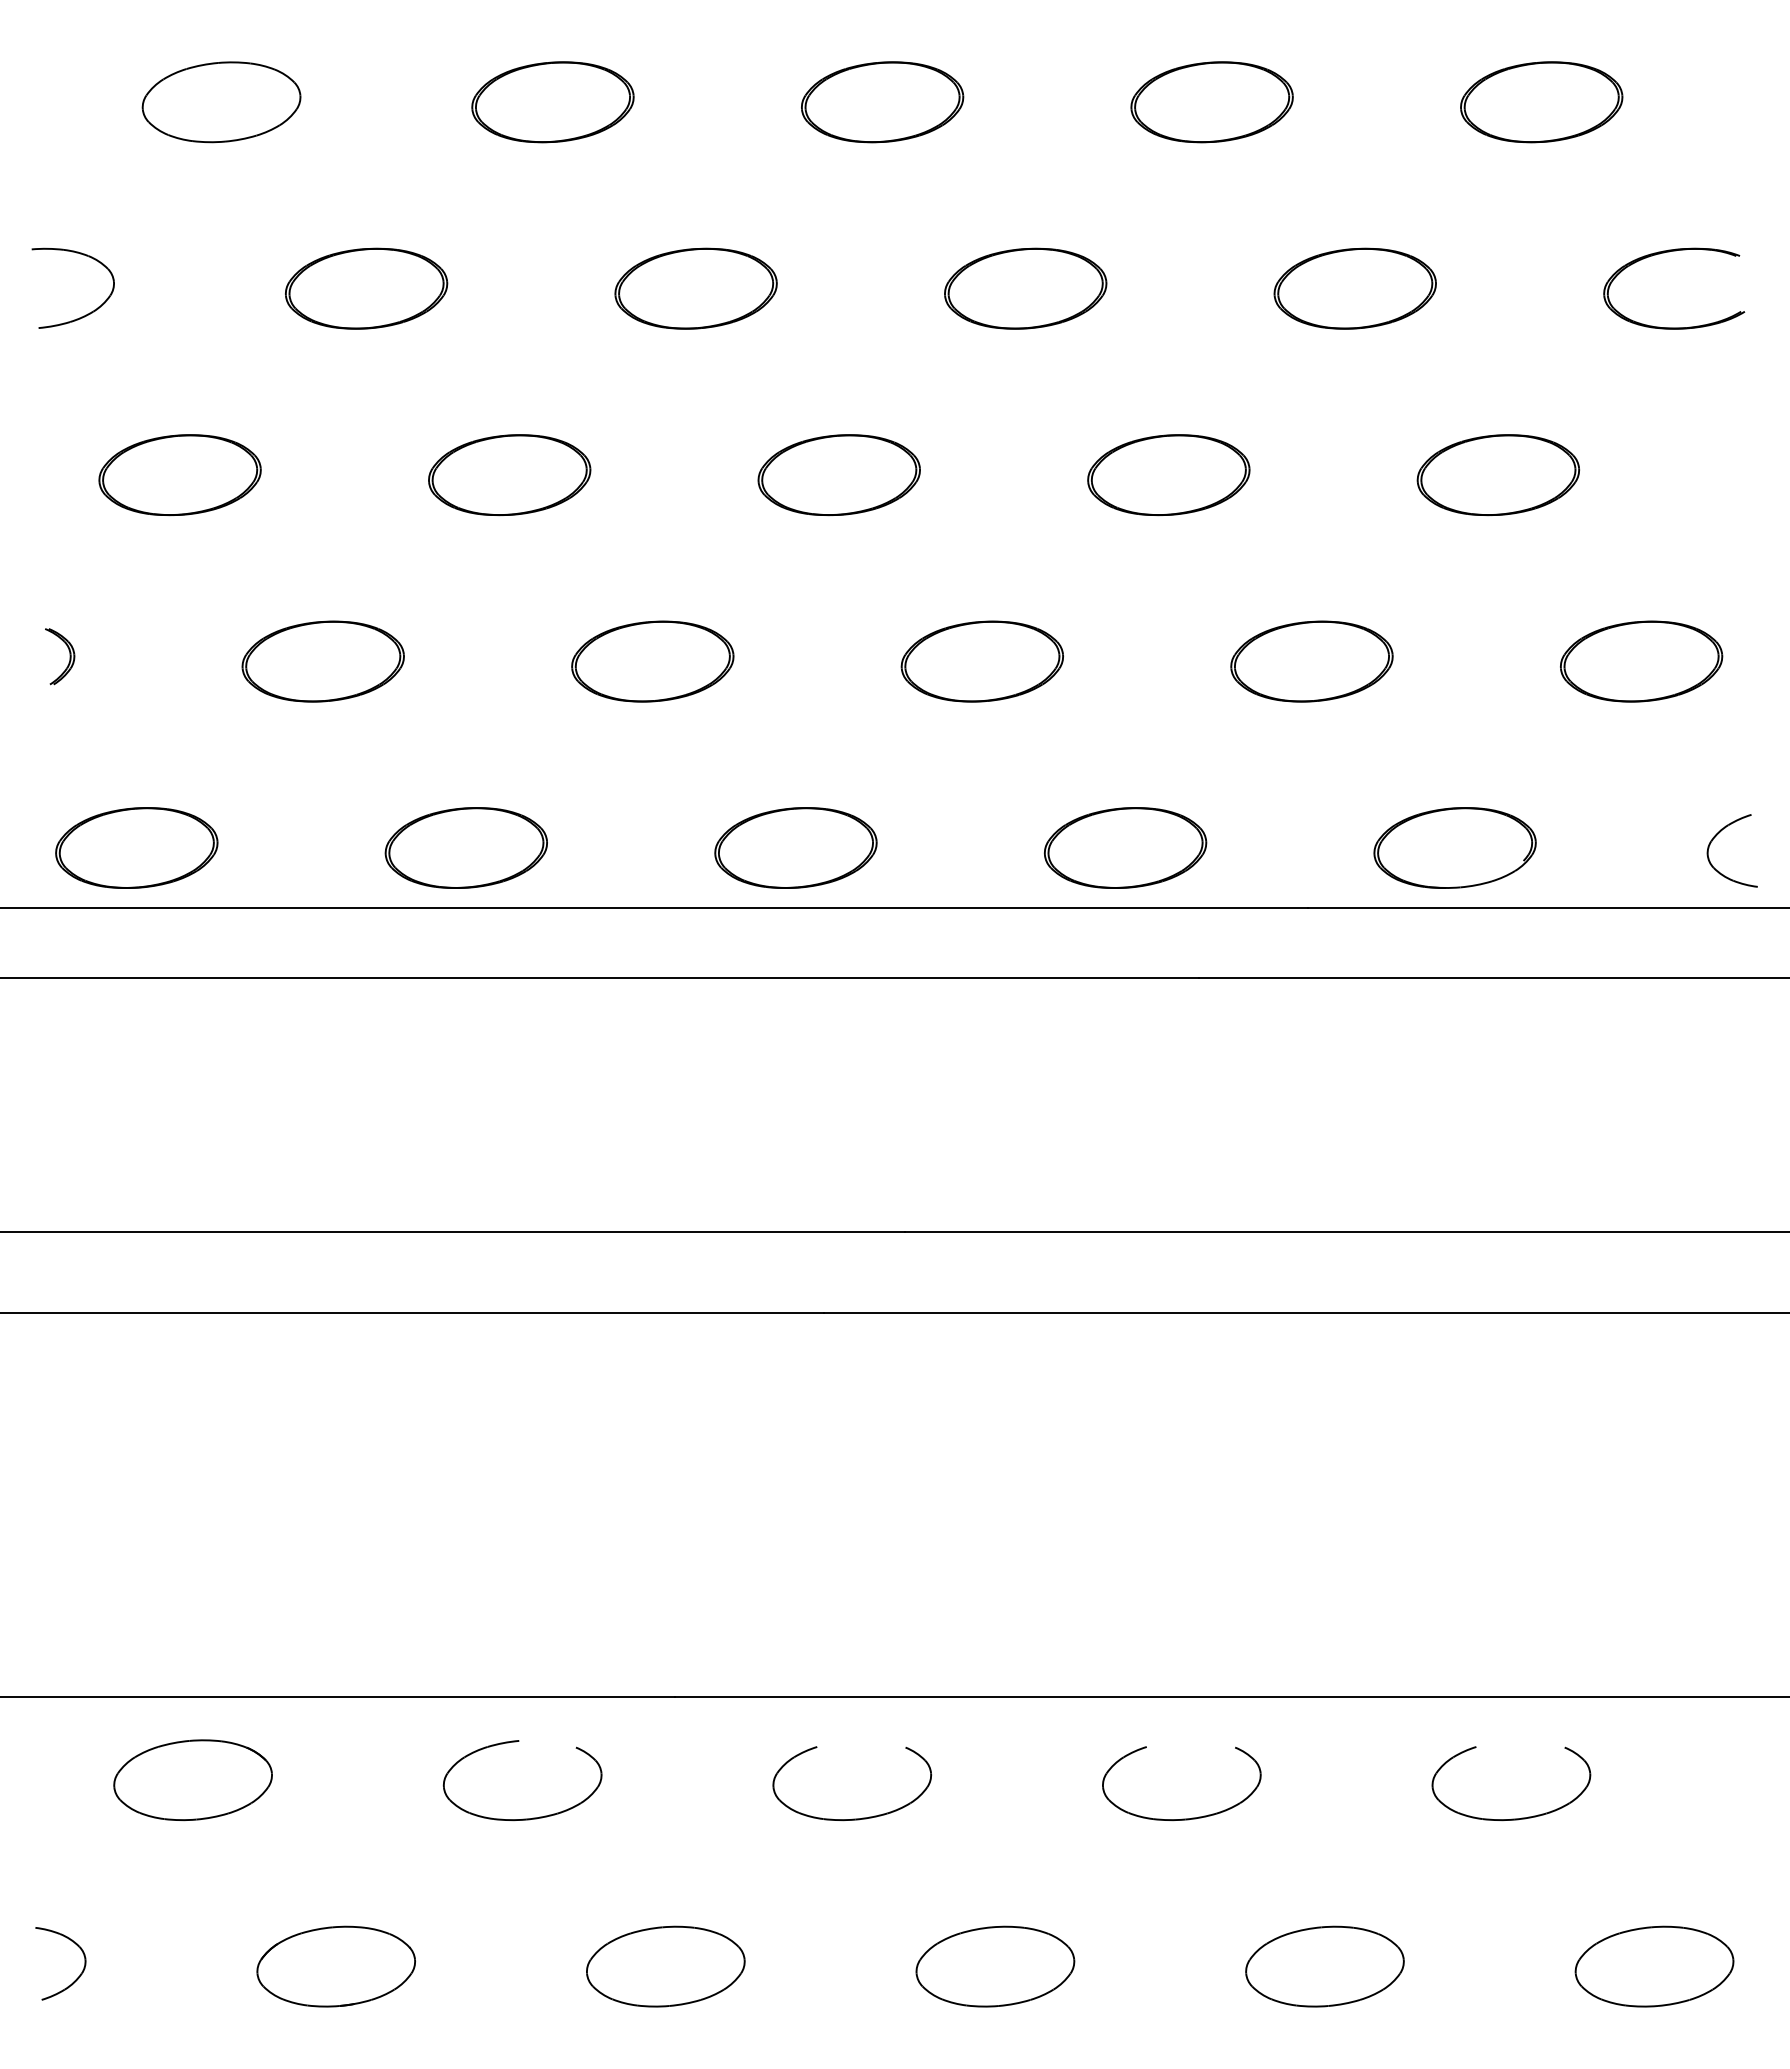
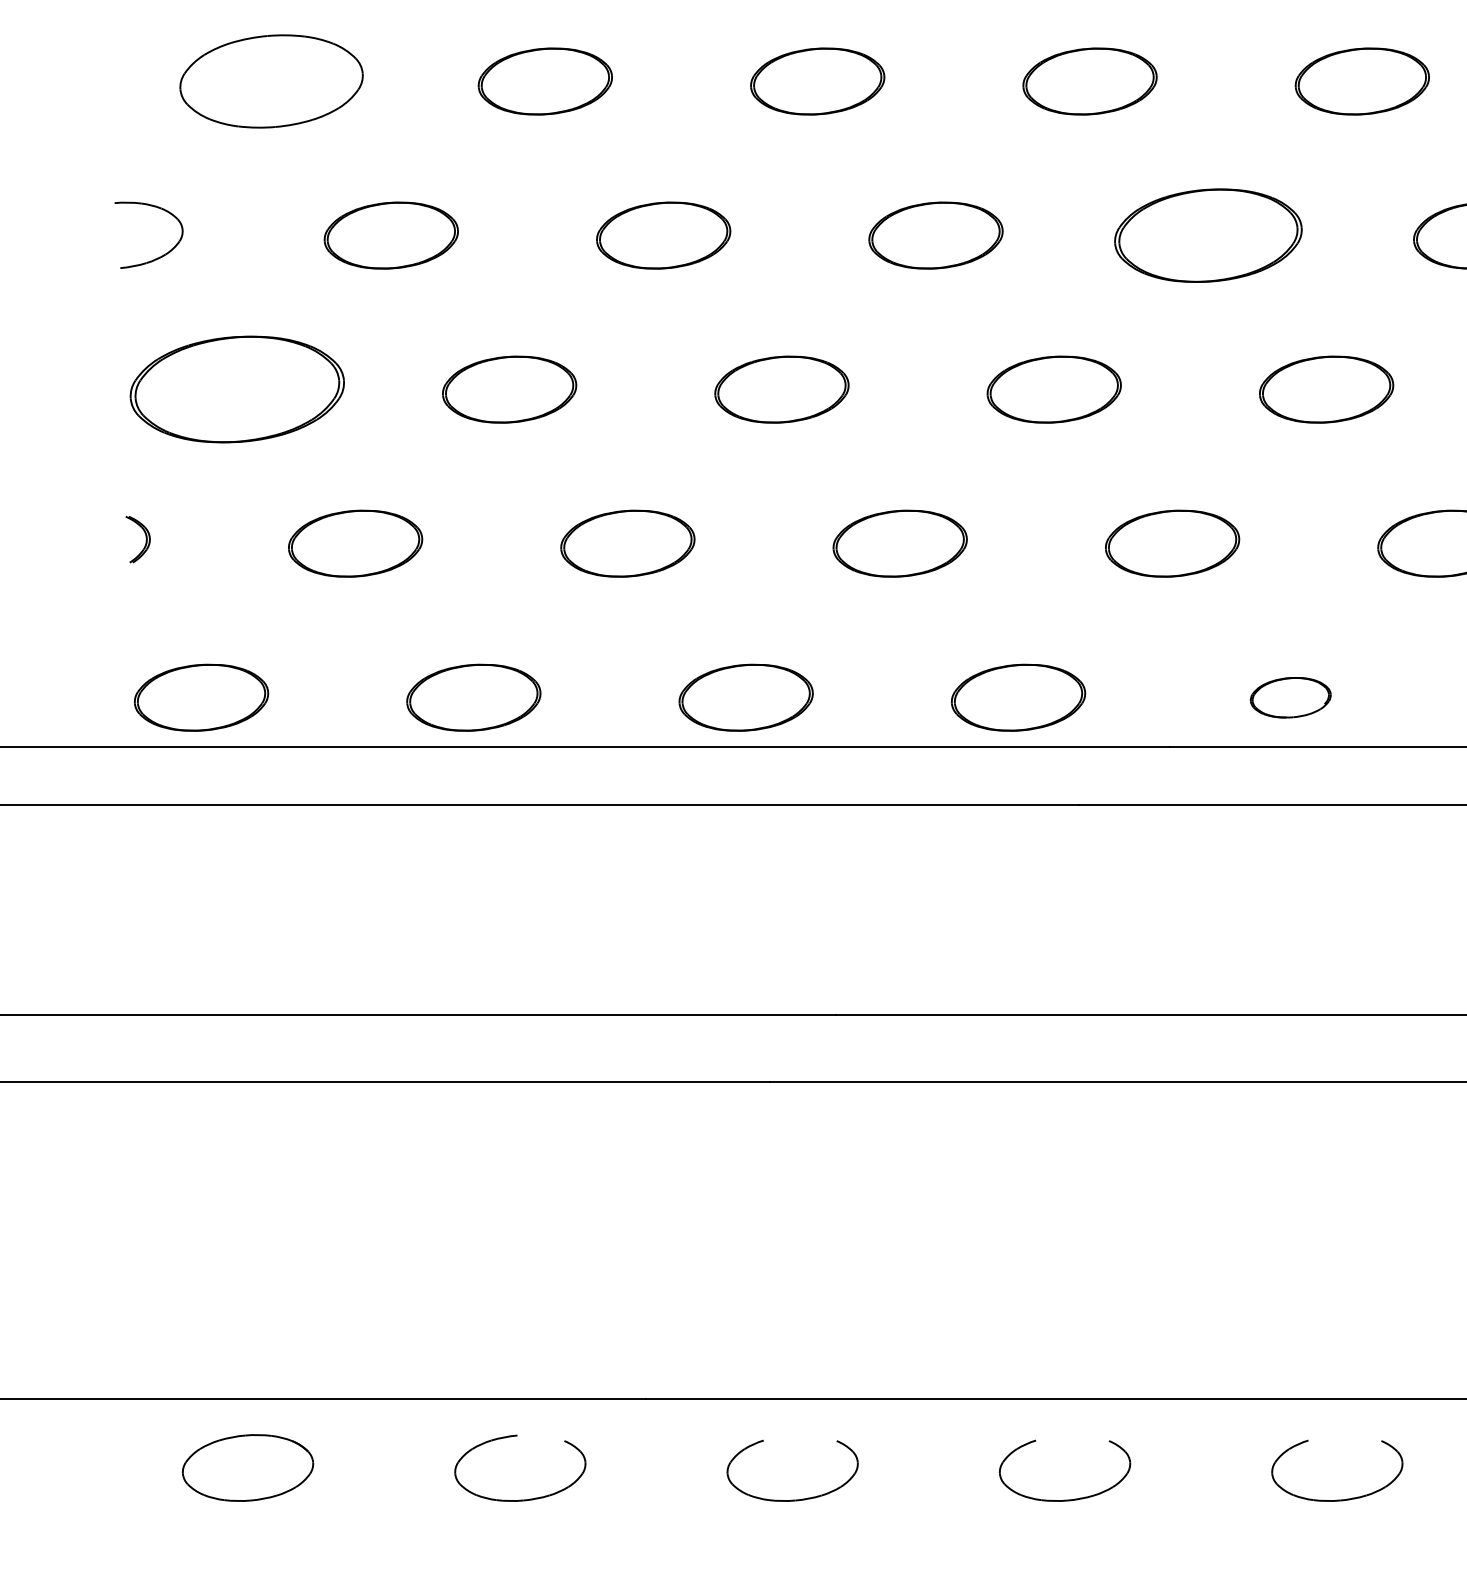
part: (221, 102) -> (271, 81), size x1.4
part: (1354, 288) -> (1207, 235), size x1.4
part: (179, 475) -> (236, 389), size x1.6
part: (1454, 847) -> (1290, 697), size x0.6

